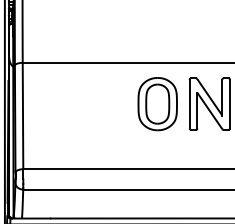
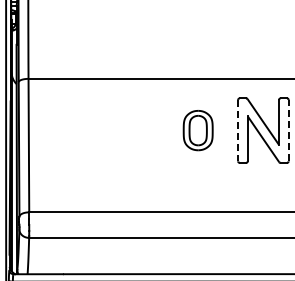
part: (158, 104) -> (198, 130), size x0.6
line: (189, 104) -> (238, 130), solid -> dashed
line: (229, 104) -> (288, 130), solid -> dashed

